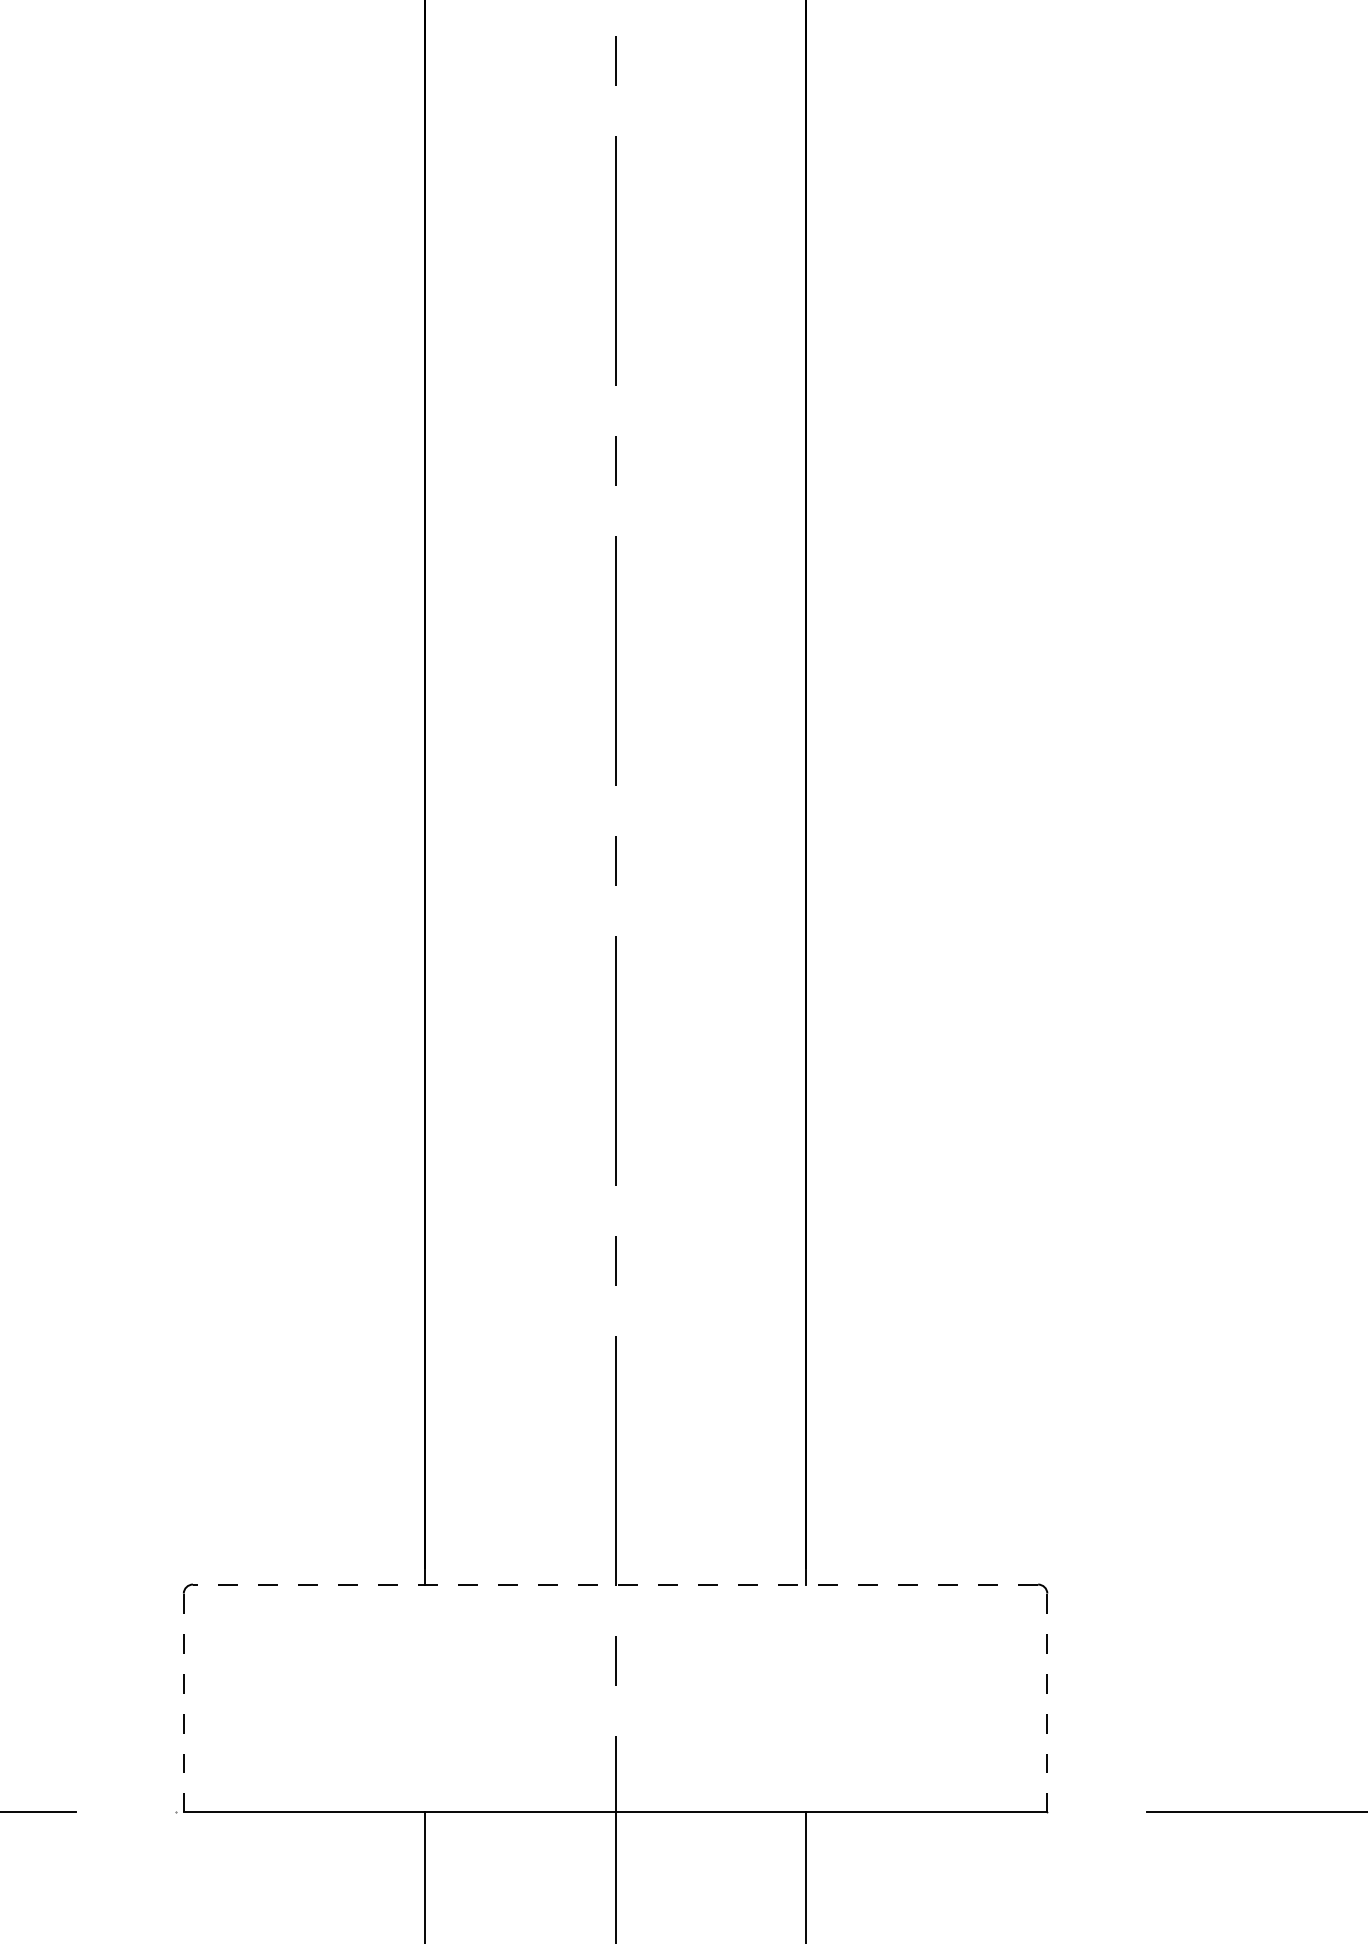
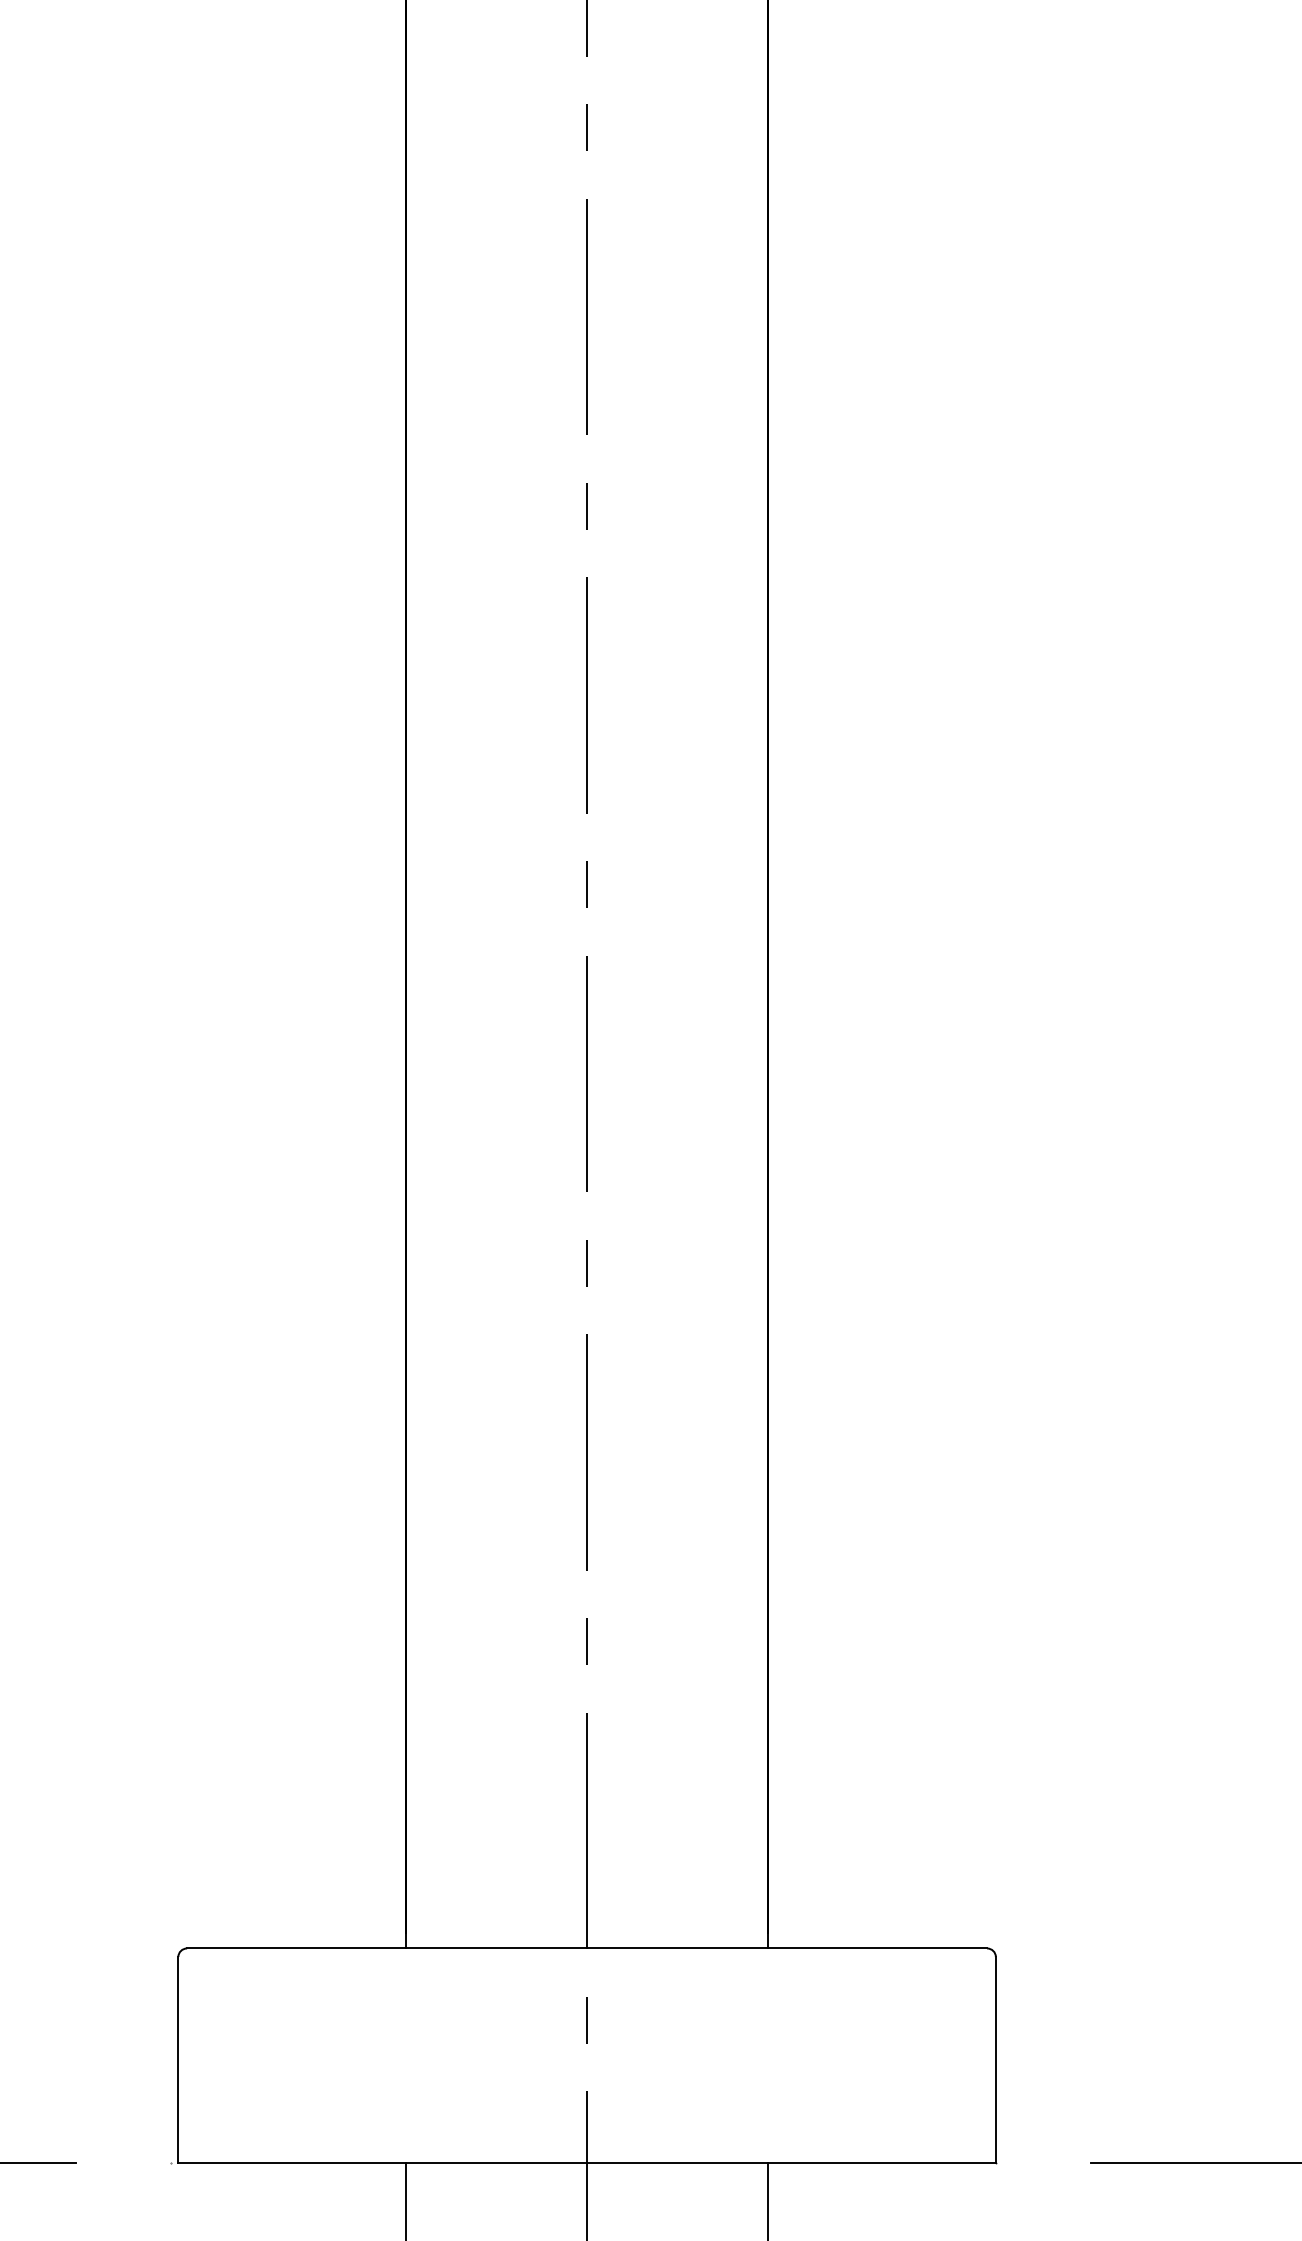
line: (614, 1584) -> (586, 1948), dashed -> solid
line: (183, 1702) -> (178, 2060), dashed -> solid
line: (1046, 1702) -> (995, 2060), dashed -> solid

